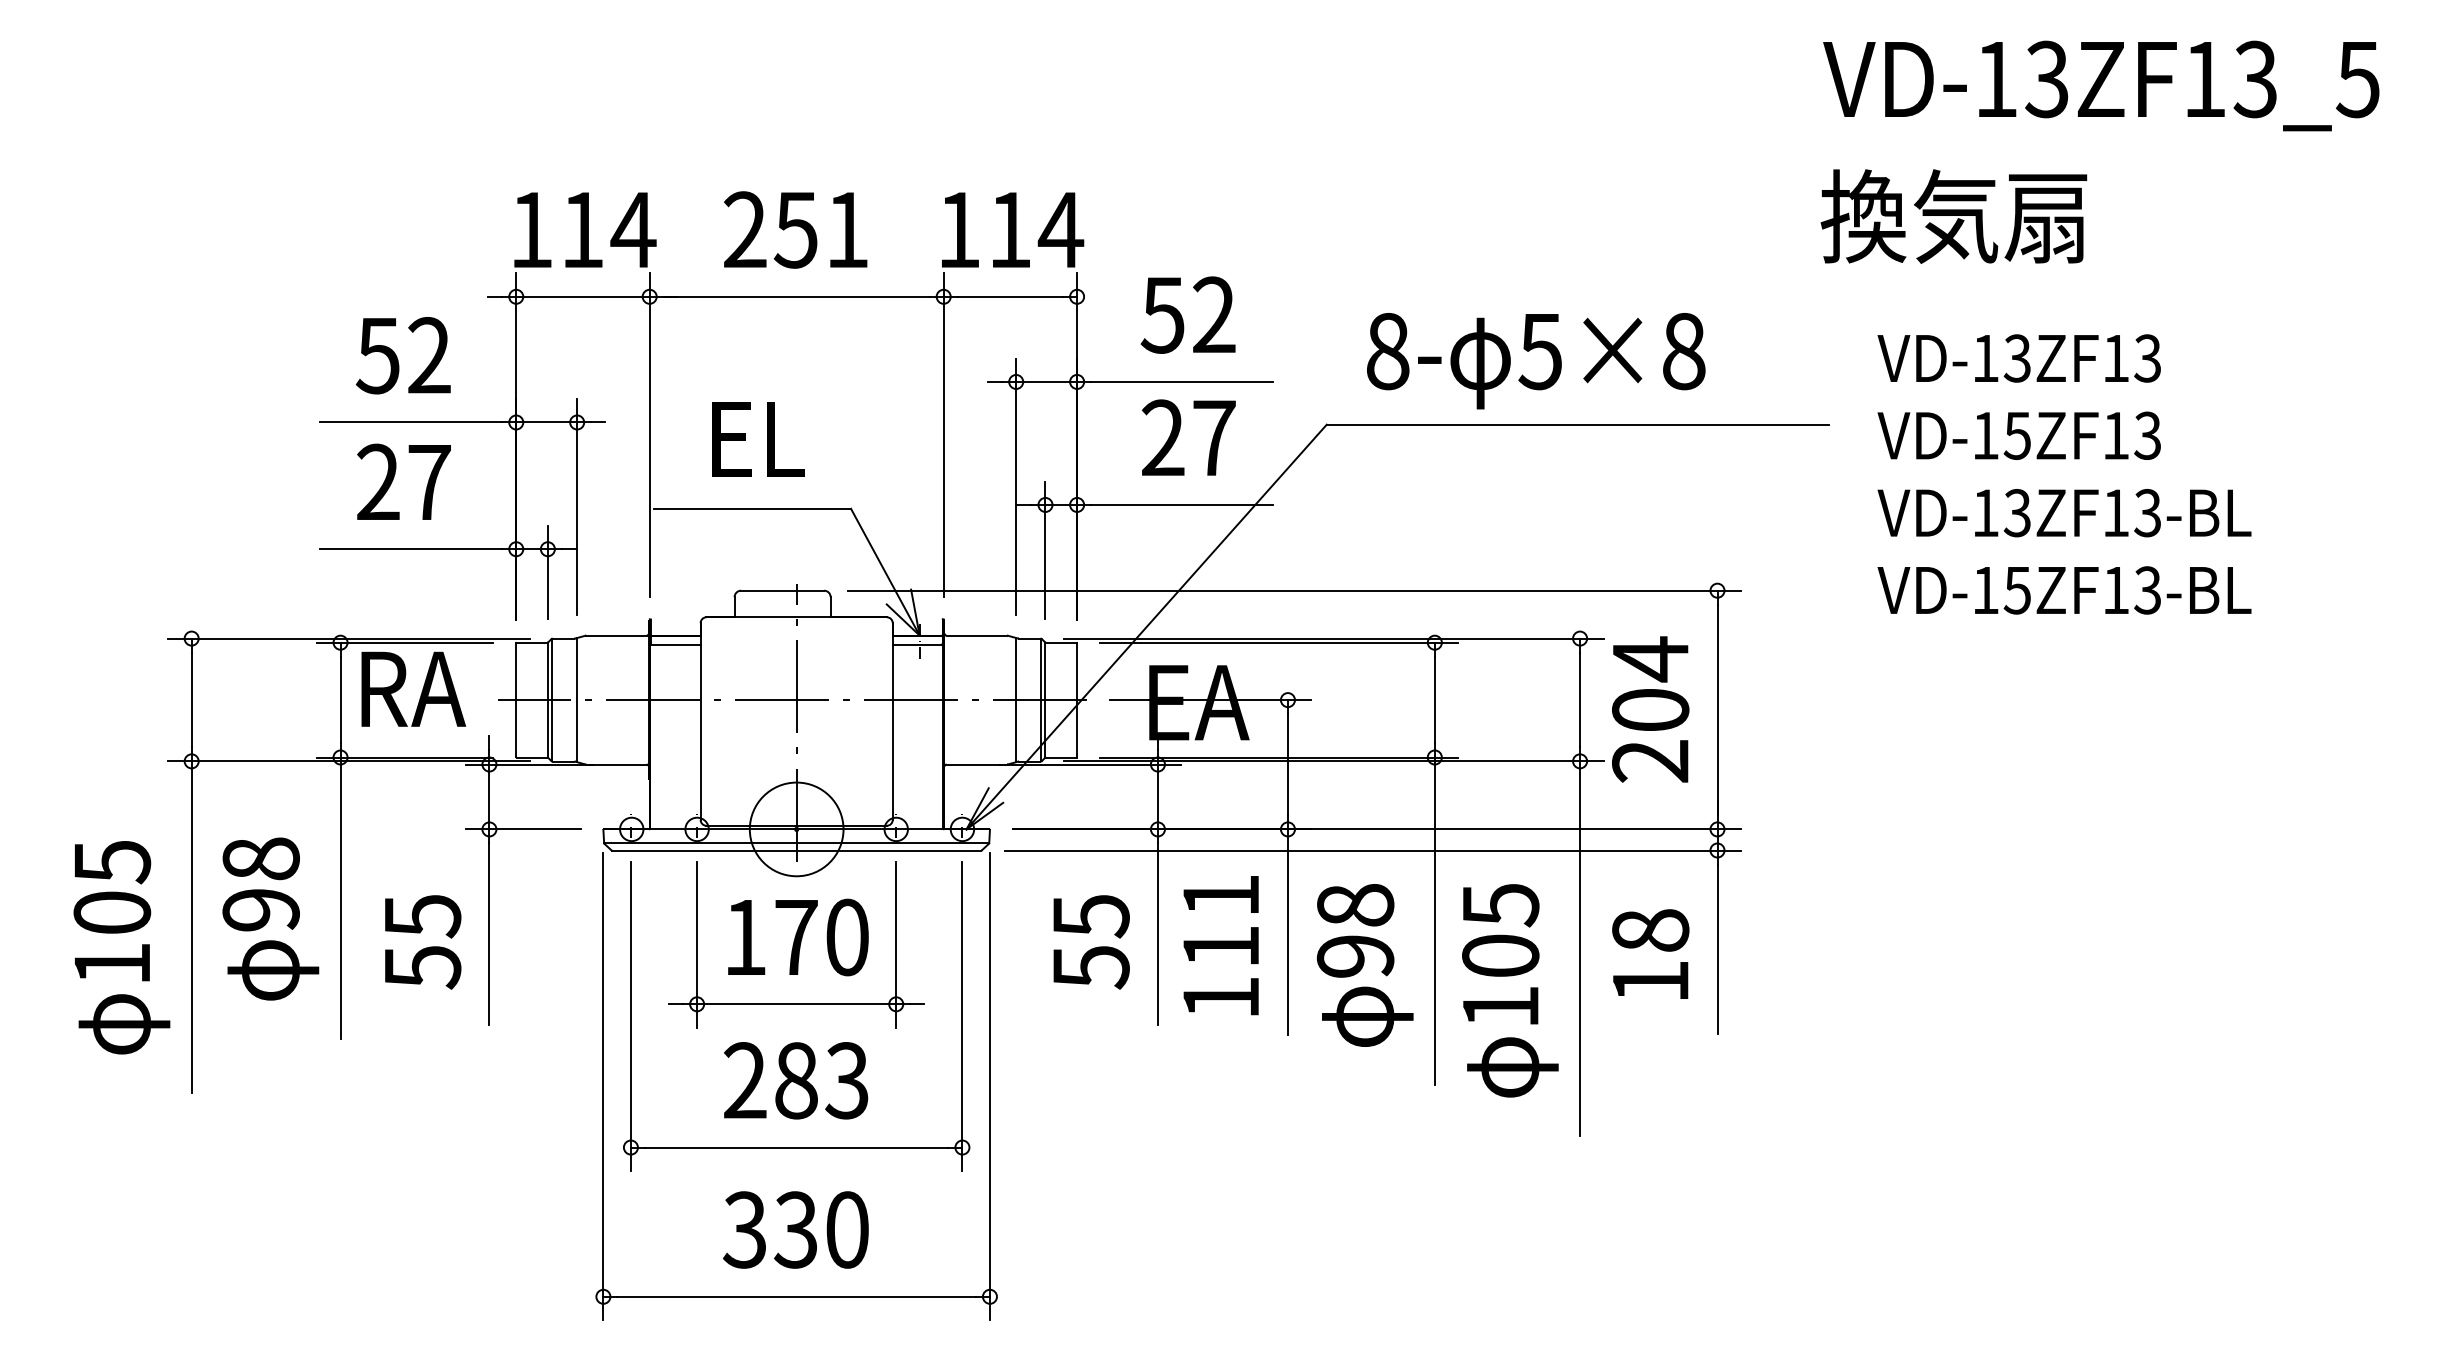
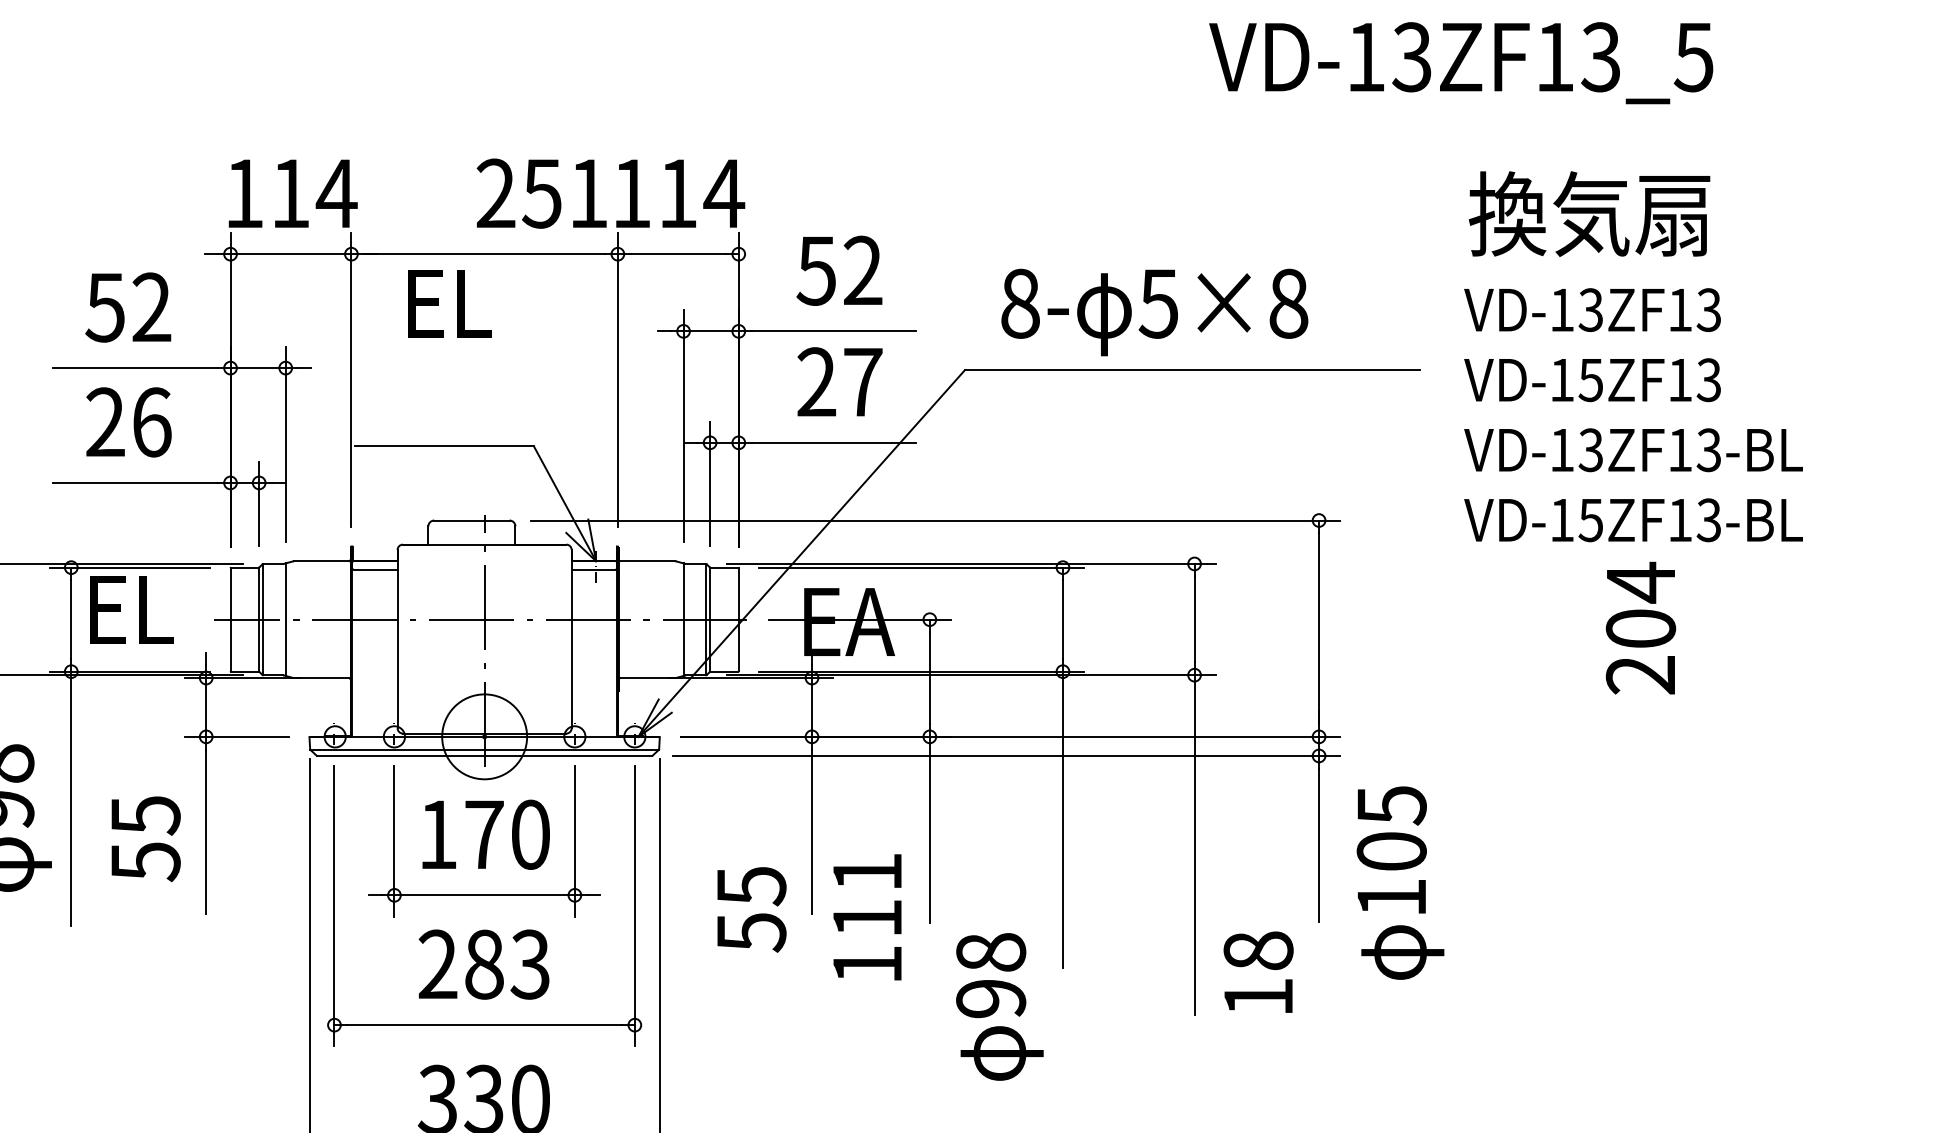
text: (2101, 85) -> (1461, 62), moved
text: (1953, 216) -> (1589, 214), moved
text: (795, 229) -> (541, 193), moved
text: (758, 439) -> (450, 303), moved
text: (429, 482) -> (151, 422), 27 -> 26
text: (413, 688) -> (137, 609), RA -> EL
text: (1650, 709) -> (1640, 628), moved
text: (1091, 942) -> (751, 910), moved
text: (1220, 945) -> (866, 917), moved
text: (1650, 953) -> (1258, 971), moved
text: (1364, 965) -> (999, 1006), moved
text: (1510, 990) -> (1400, 882), moved

